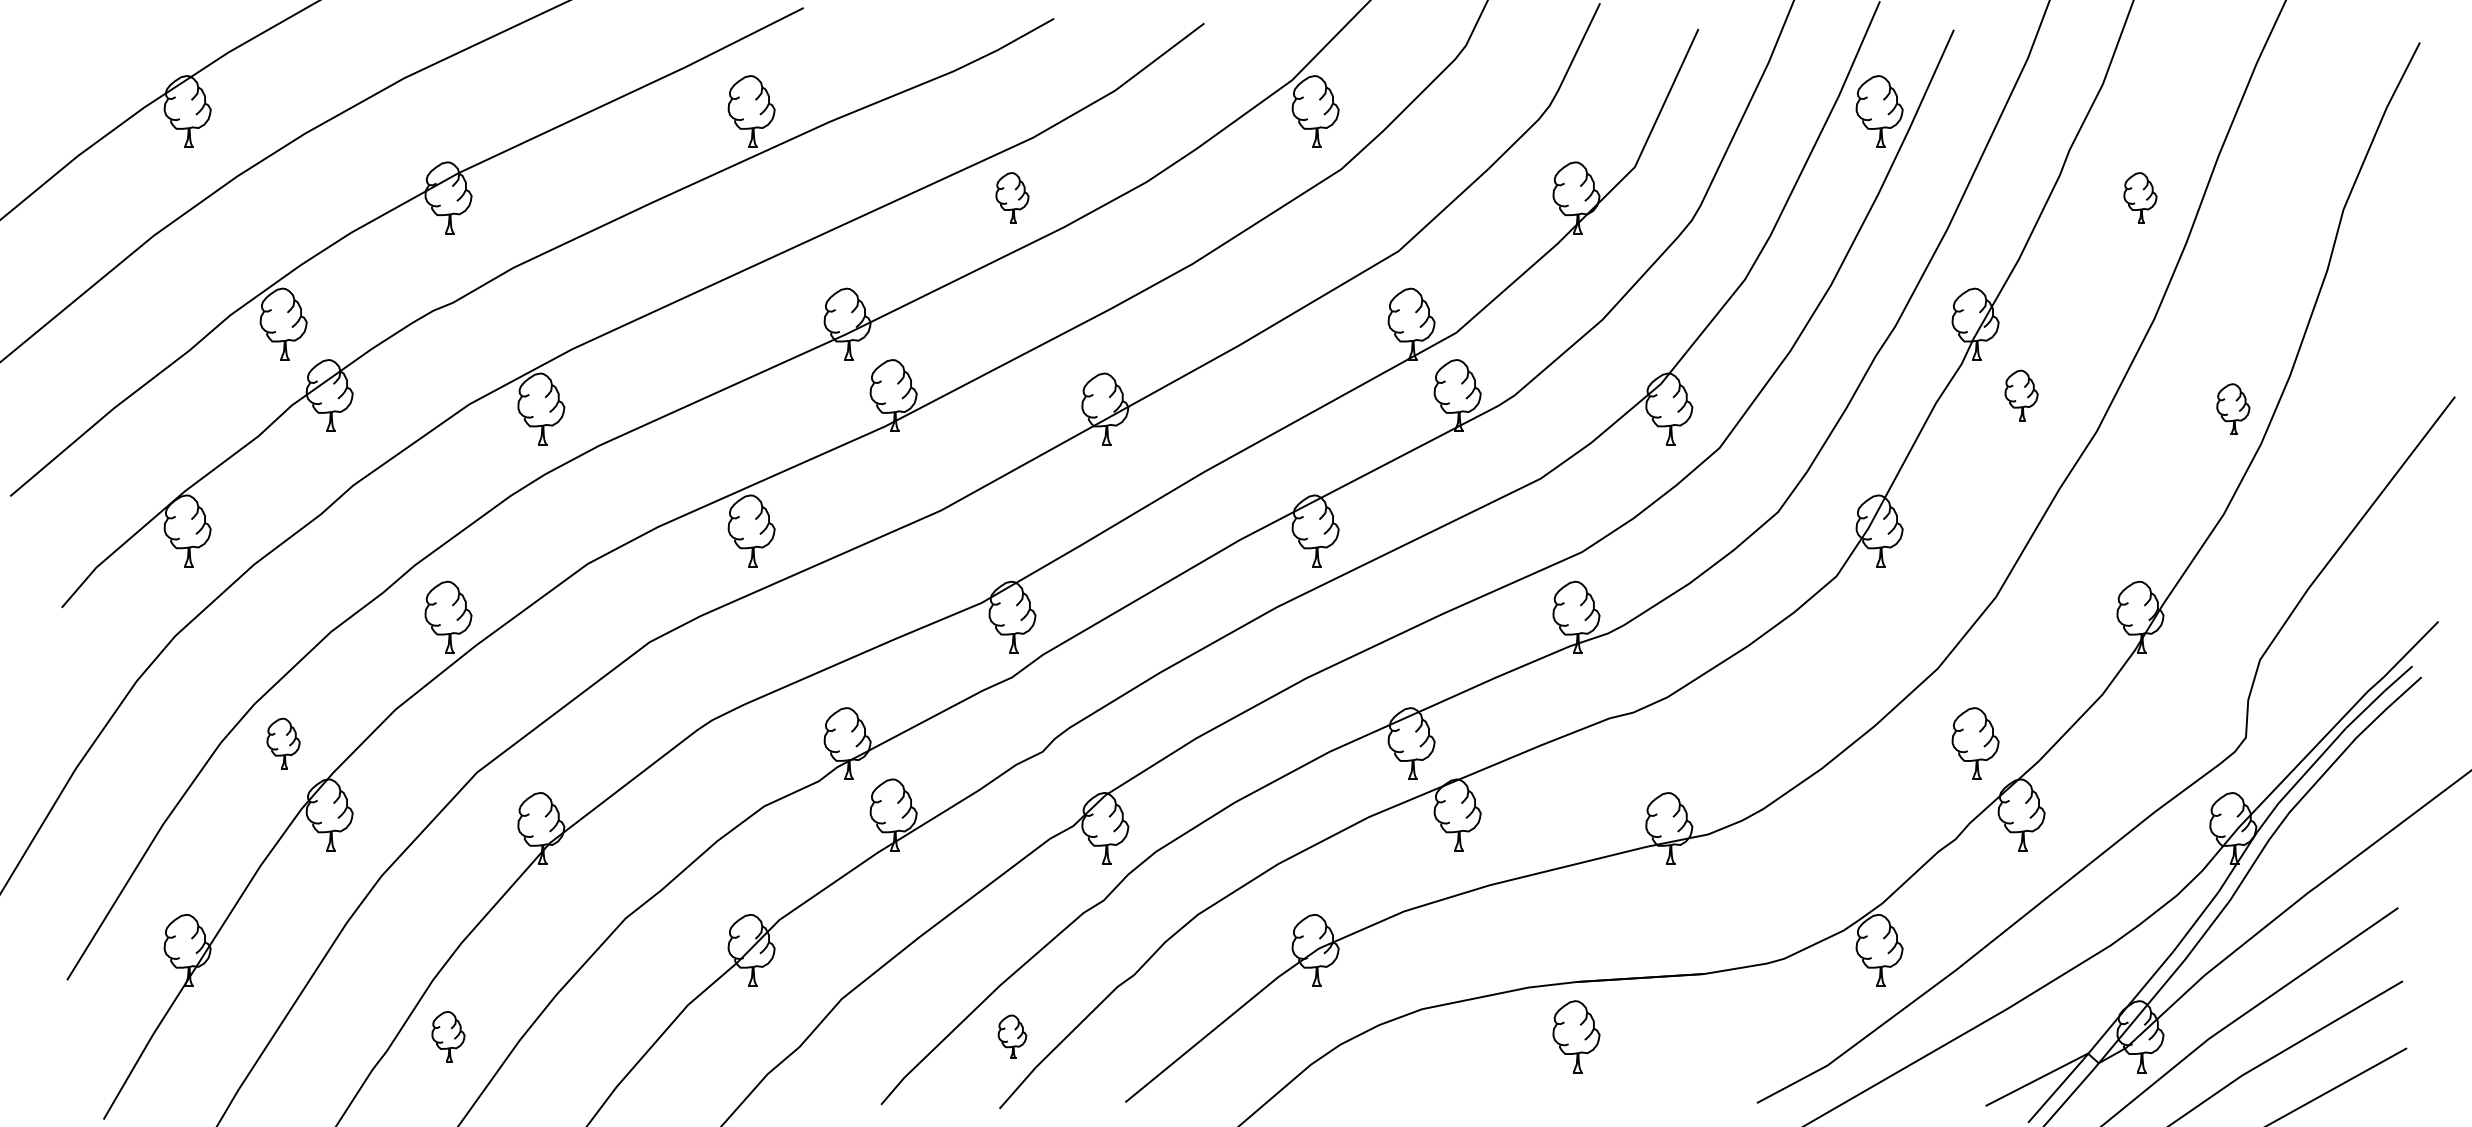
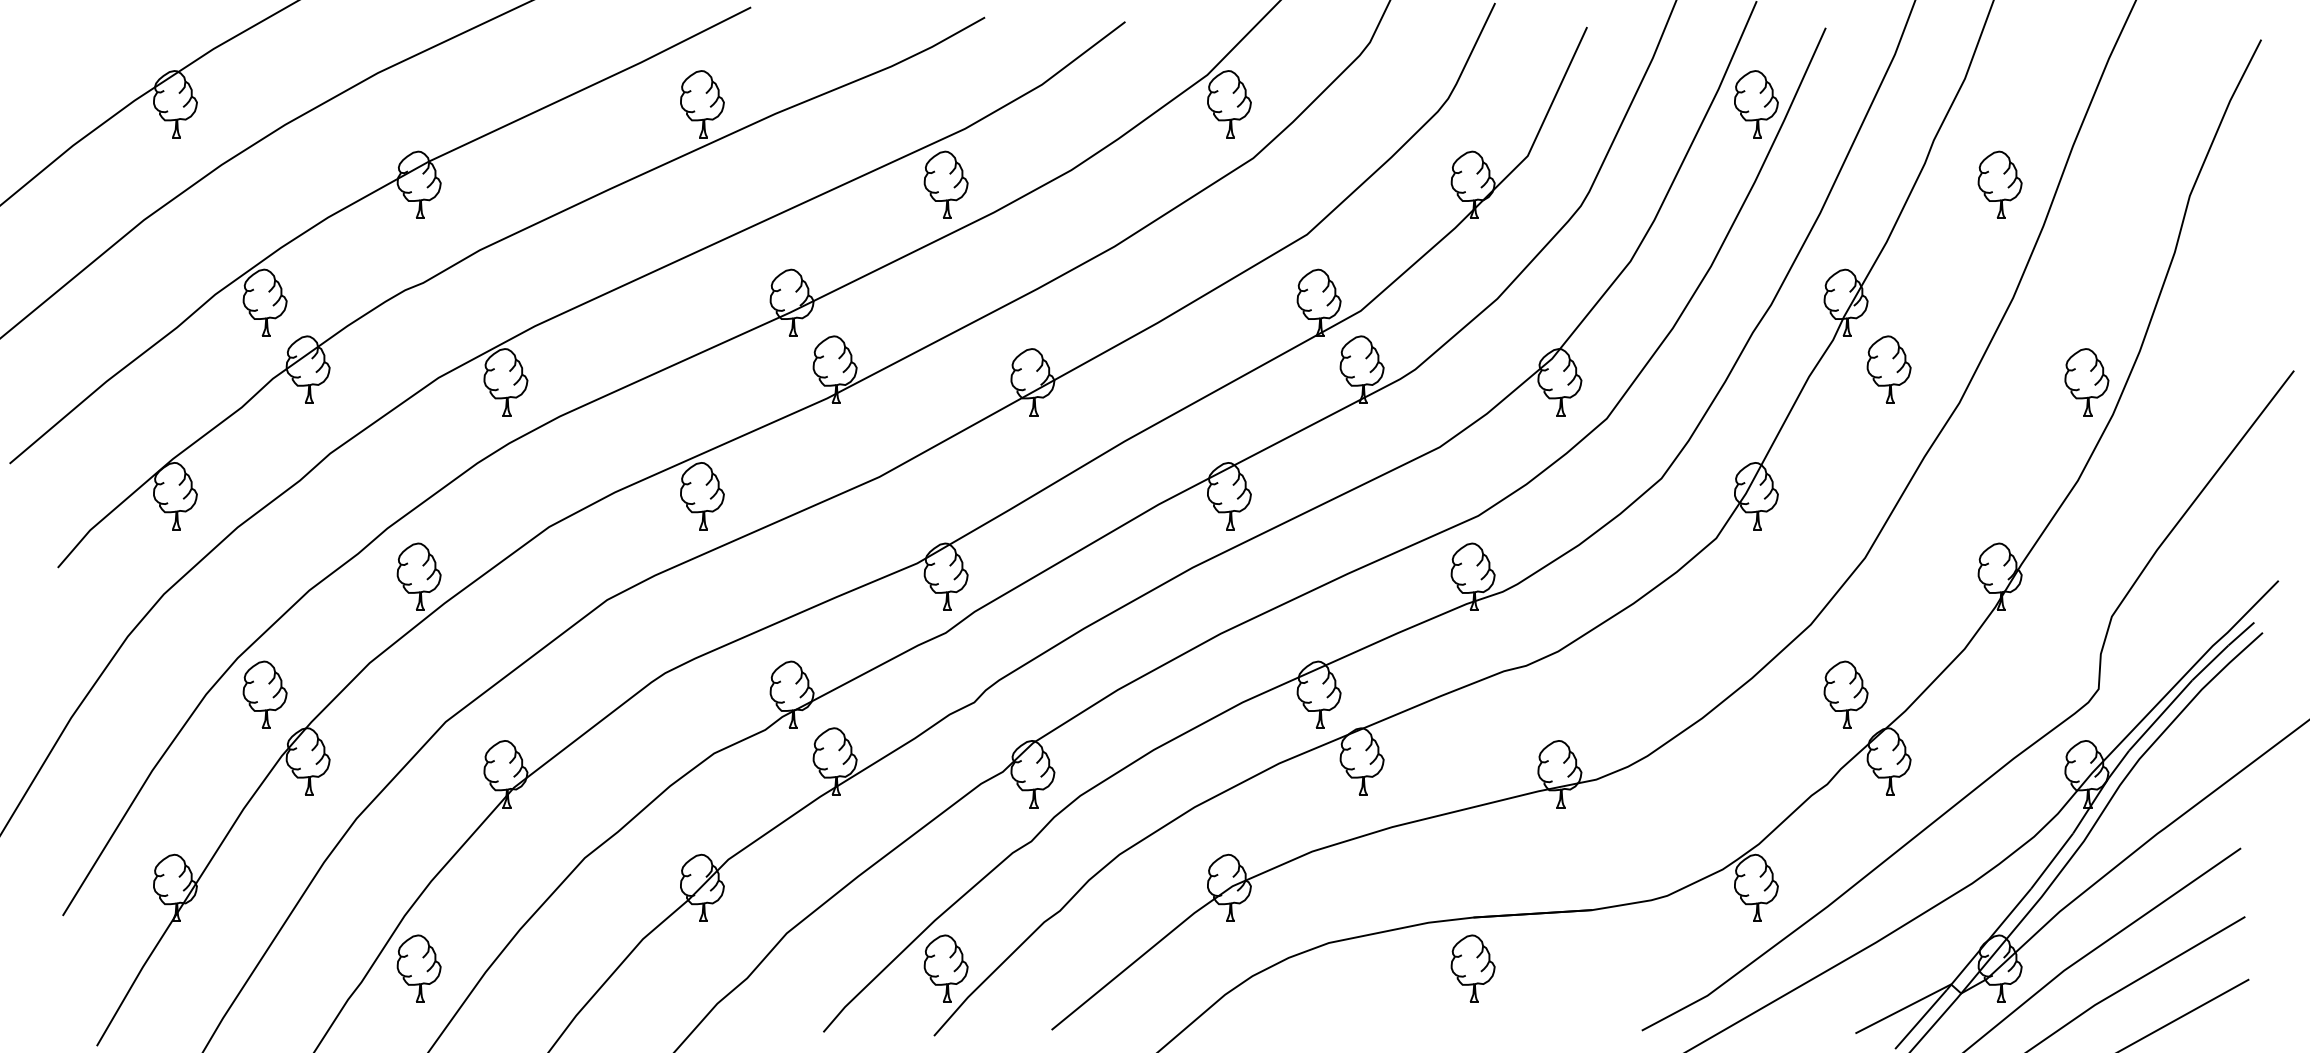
part: (1012, 197) -> (946, 184), size x1.43
part: (2140, 197) -> (2000, 184), size x1.43
part: (2021, 395) -> (1888, 369), size x1.43
part: (2233, 408) -> (2087, 381), size x1.43
part: (283, 743) -> (264, 694), size x1.43
part: (448, 1036) -> (419, 968), size x1.43
part: (1012, 1036) -> (946, 968), size x1.67

